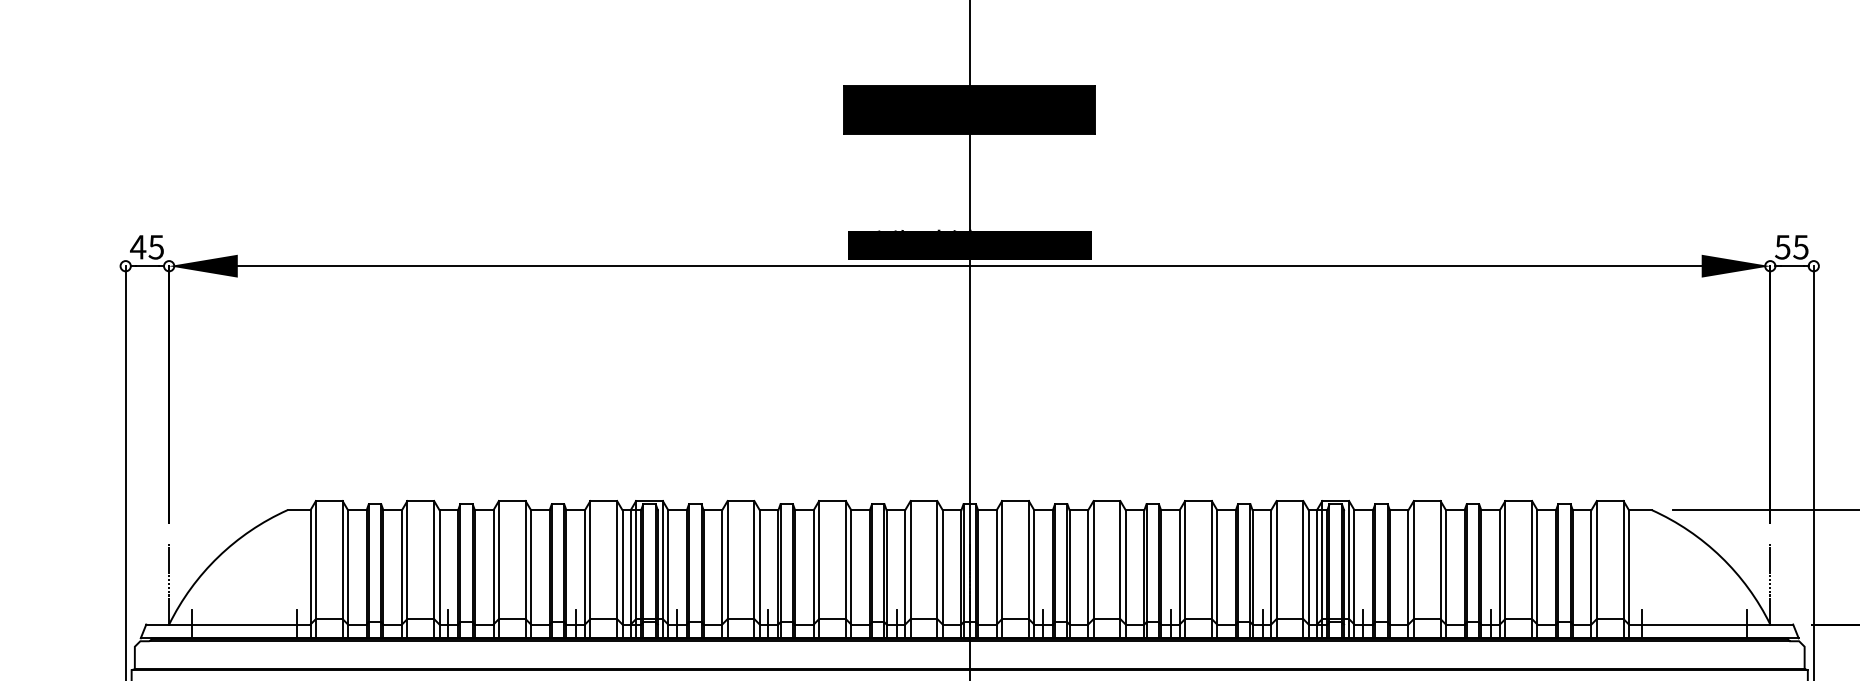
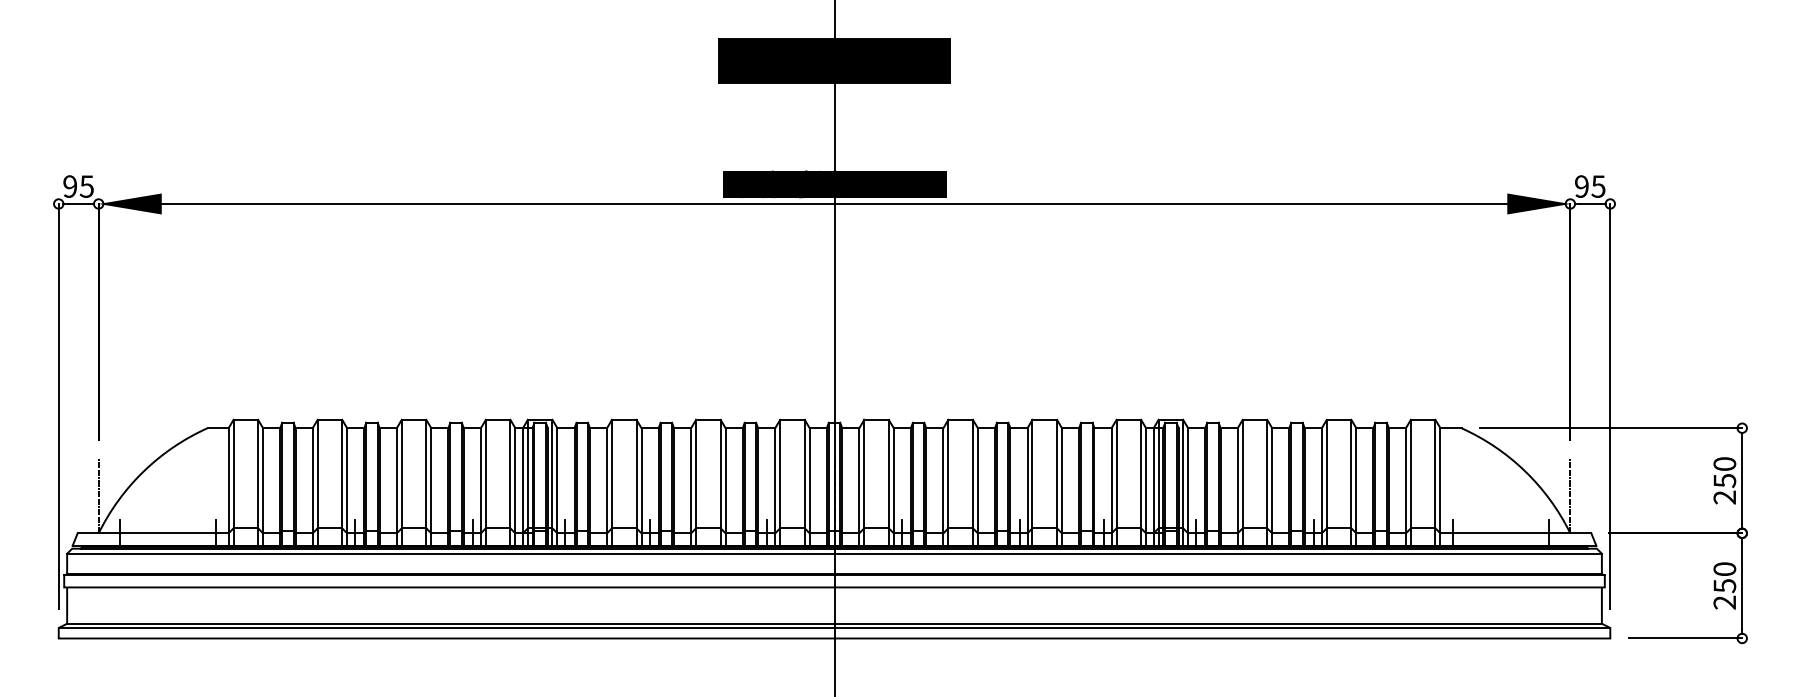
text: (137, 247) -> (69, 186), 45 -> 95
text: (1782, 247) -> (1581, 186), 55 -> 95
line: (969, 646) -> (834, 553), added

